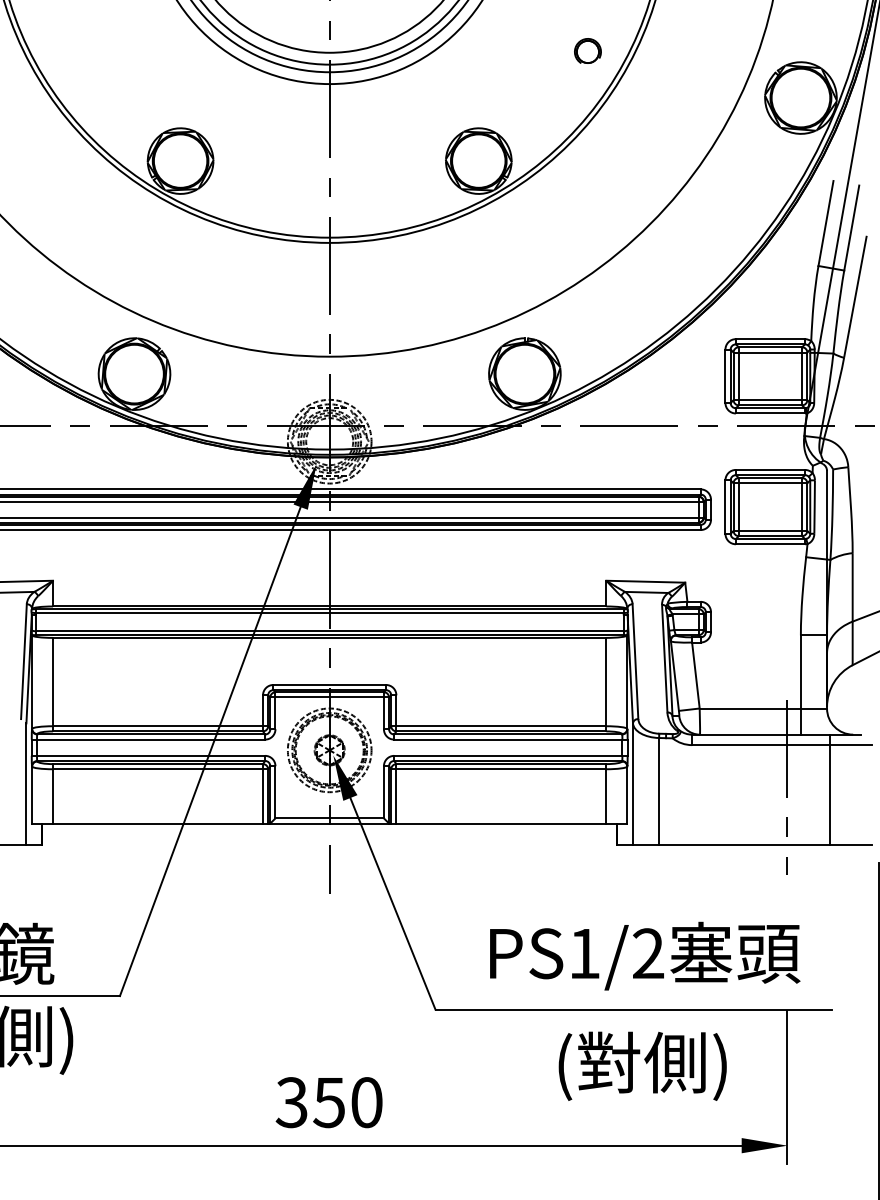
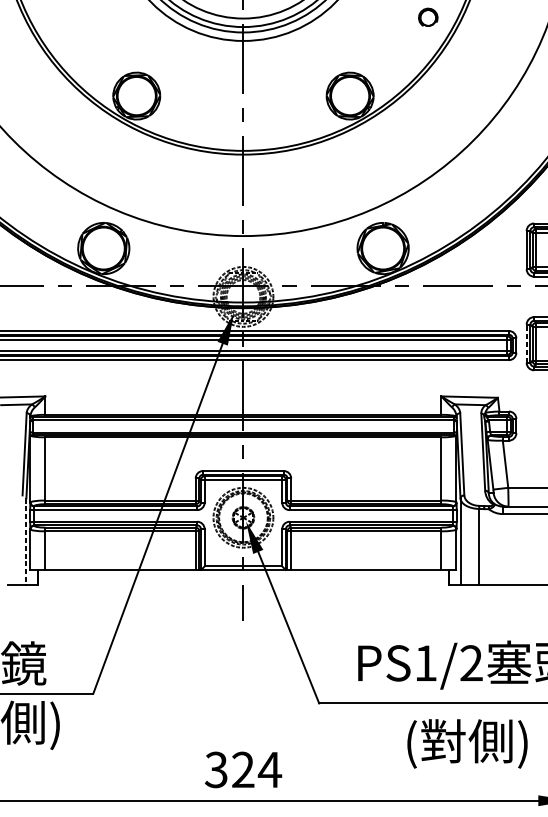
line: (725, 507) -> (526, 344), solid -> dashed
line: (26, 783) -> (26, 541), solid -> dashed
text: (348, 1102) -> (256, 769), 350 -> 324

